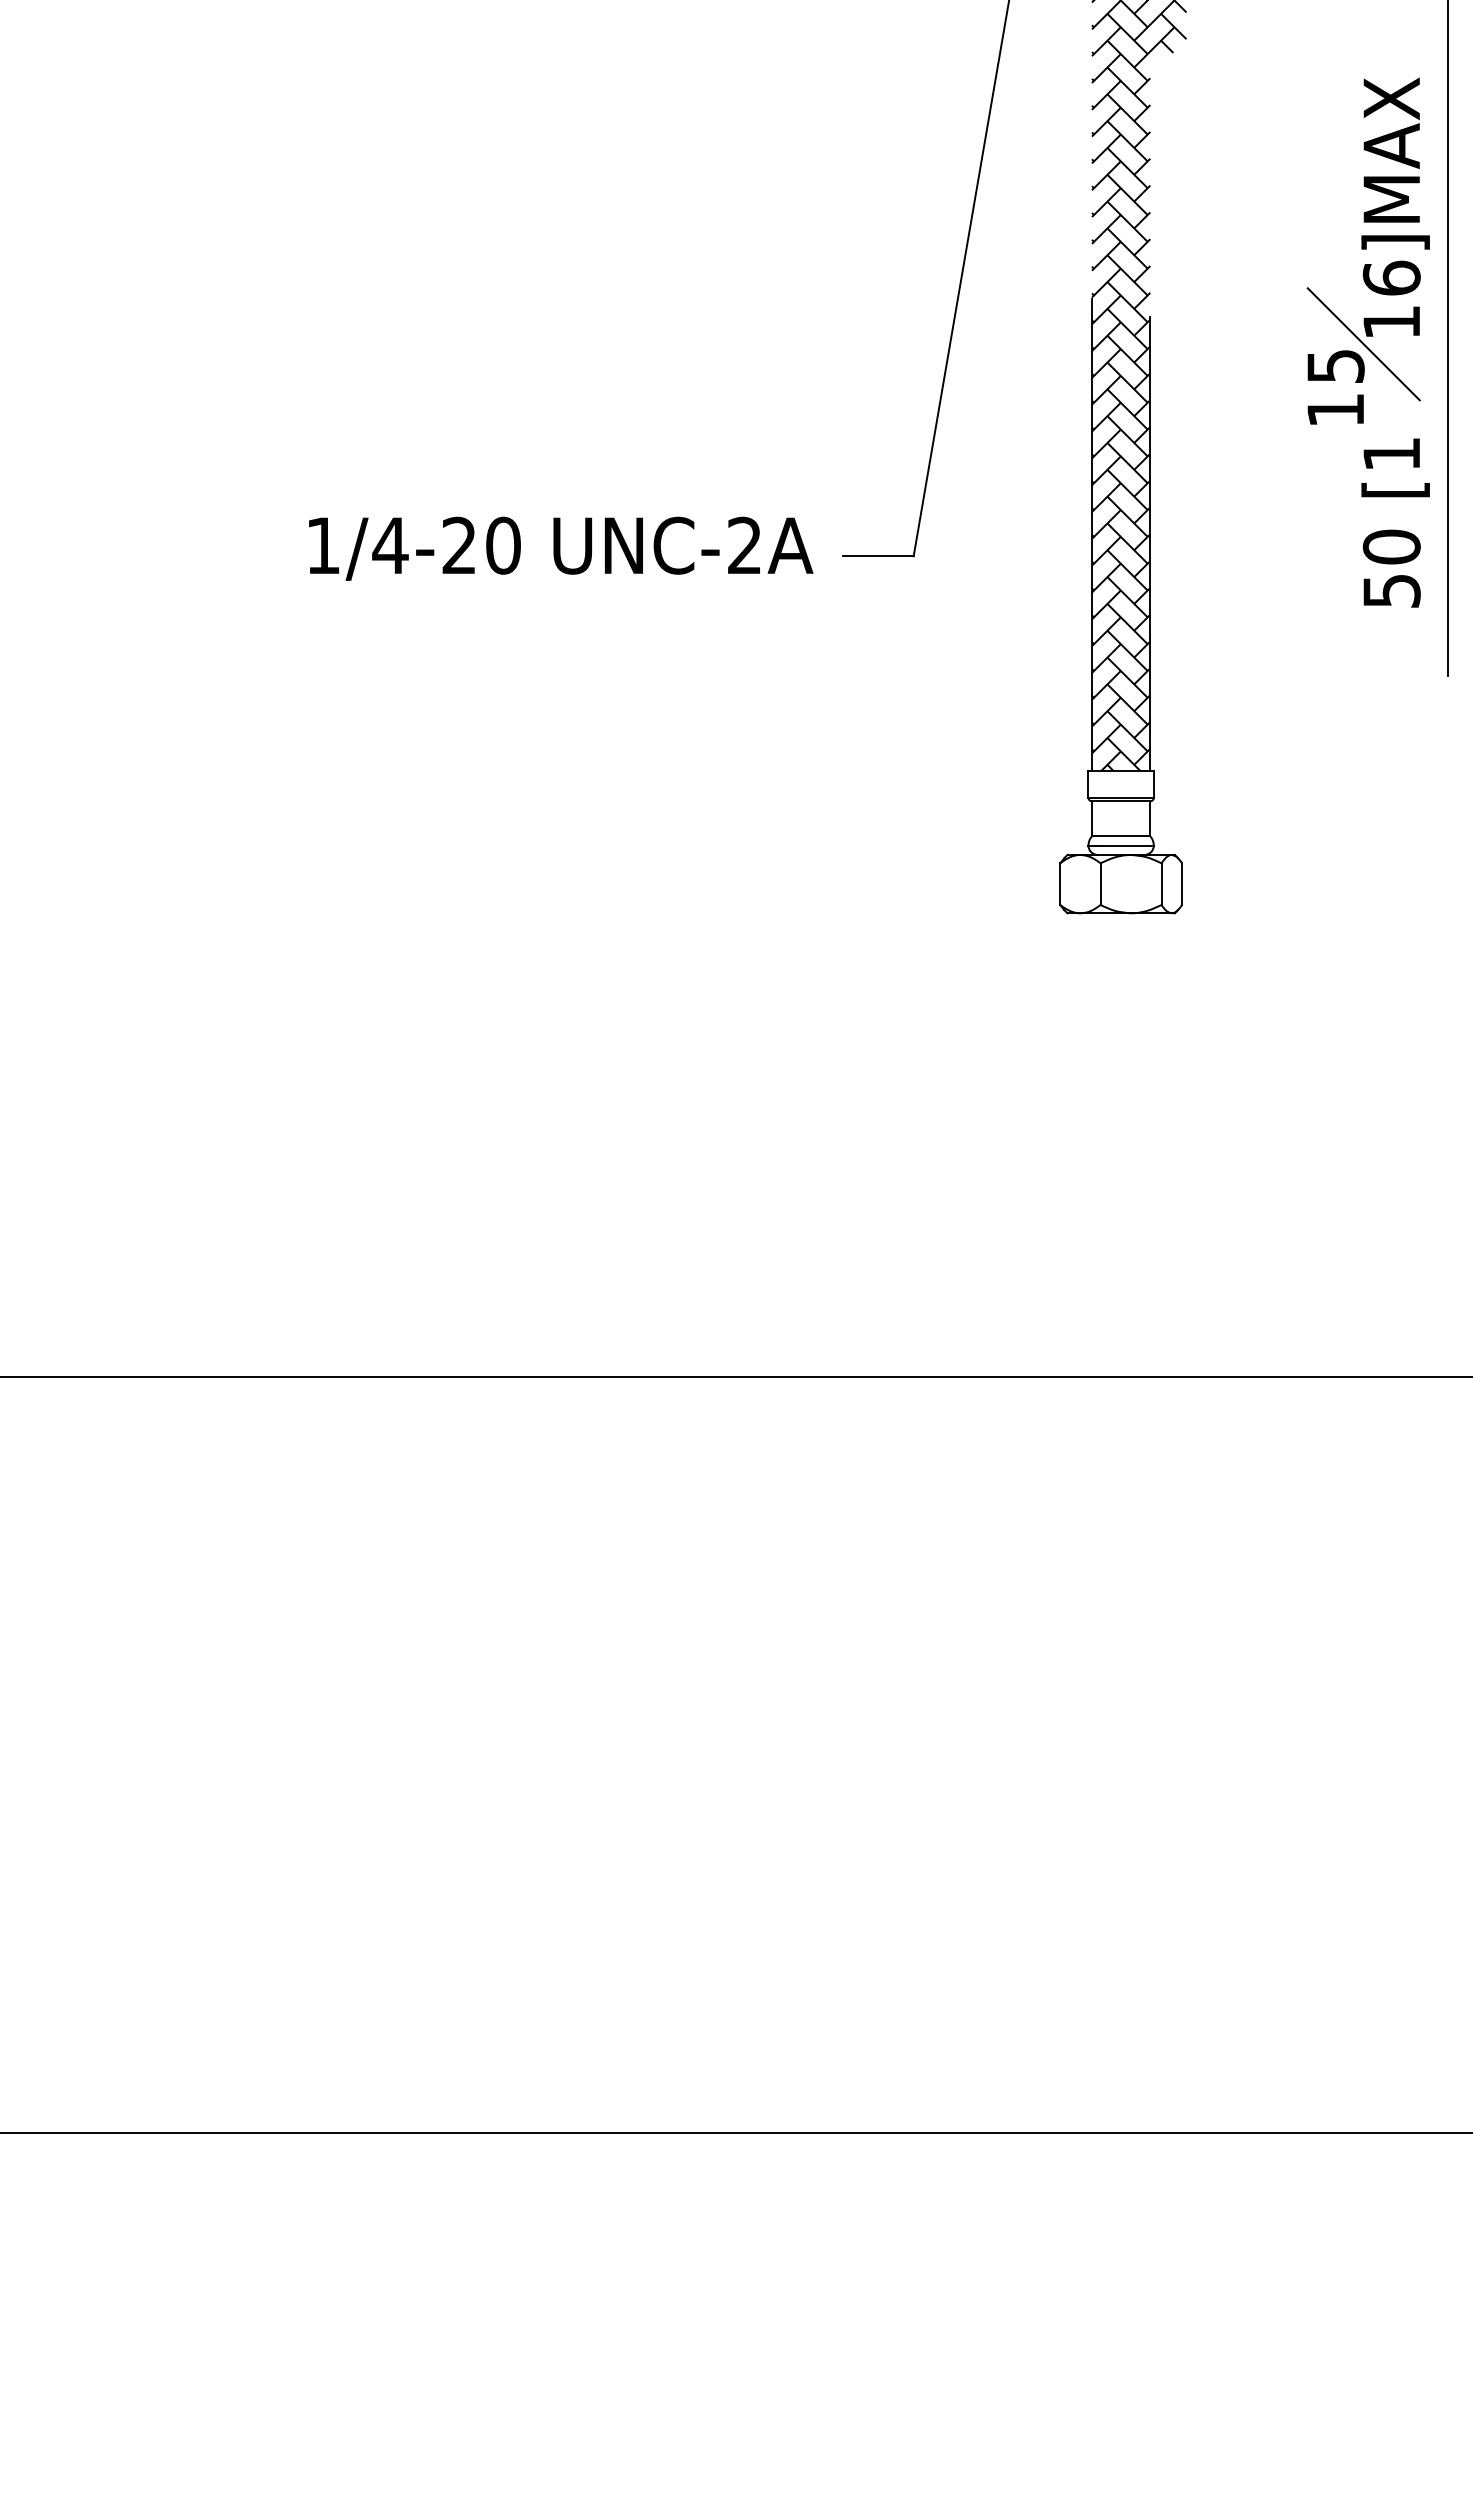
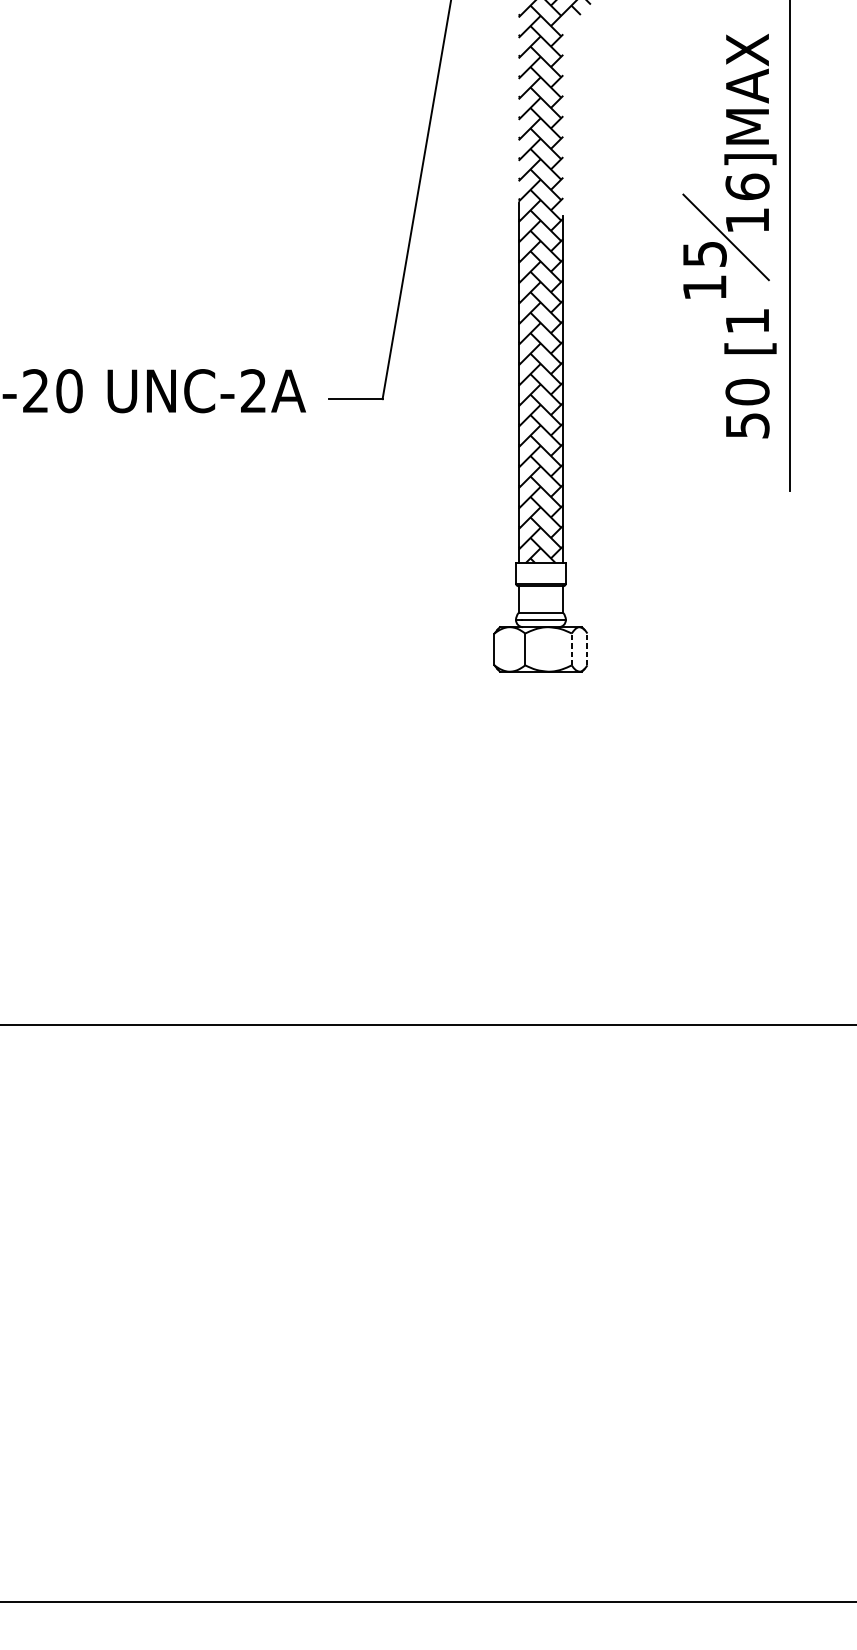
line: (1161, 884) -> (571, 649), solid -> dashed
line: (1182, 884) -> (587, 649), solid -> dashed

